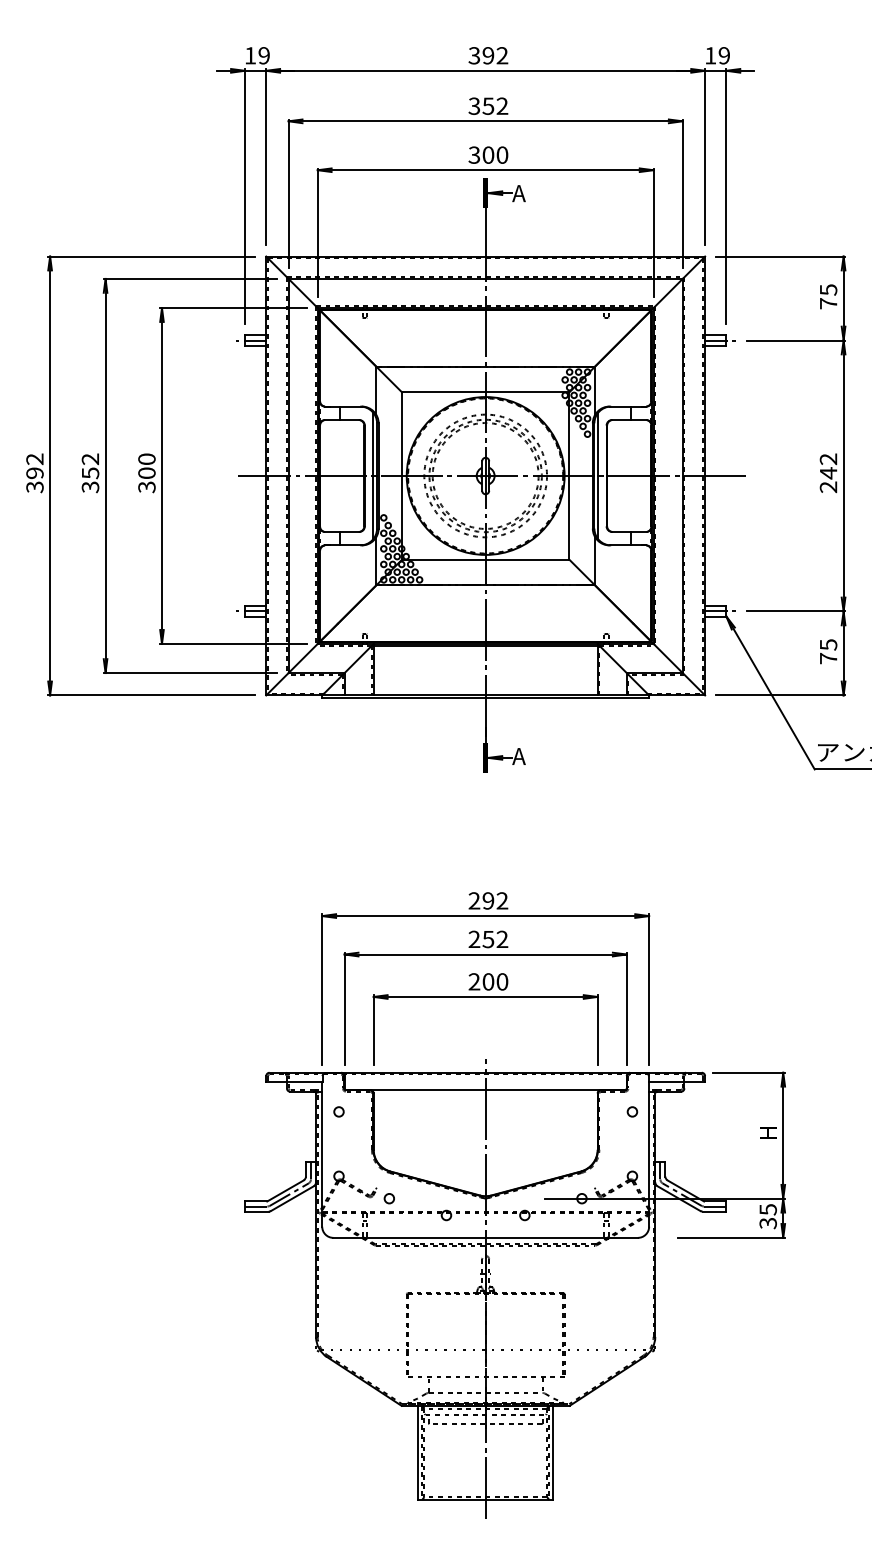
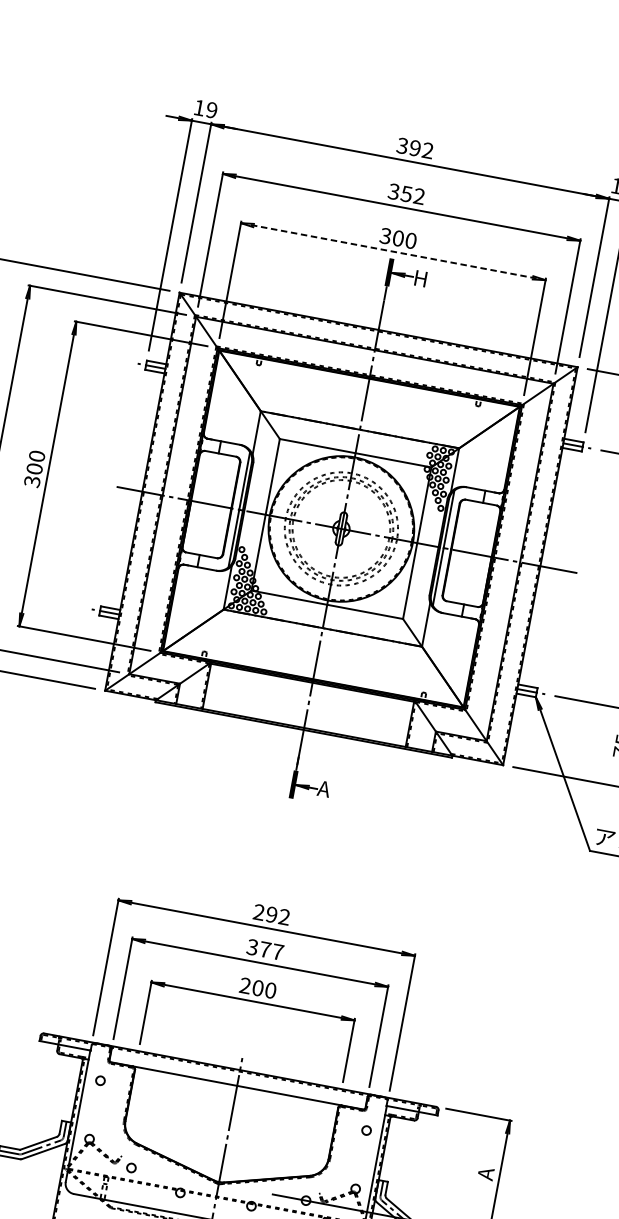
line: (485, 170) -> (393, 251), solid -> dashed
text: (519, 193) -> (420, 278), A -> H
text: (488, 939) -> (265, 949), 252 -> 377
text: (767, 1134) -> (485, 1173), H -> A

